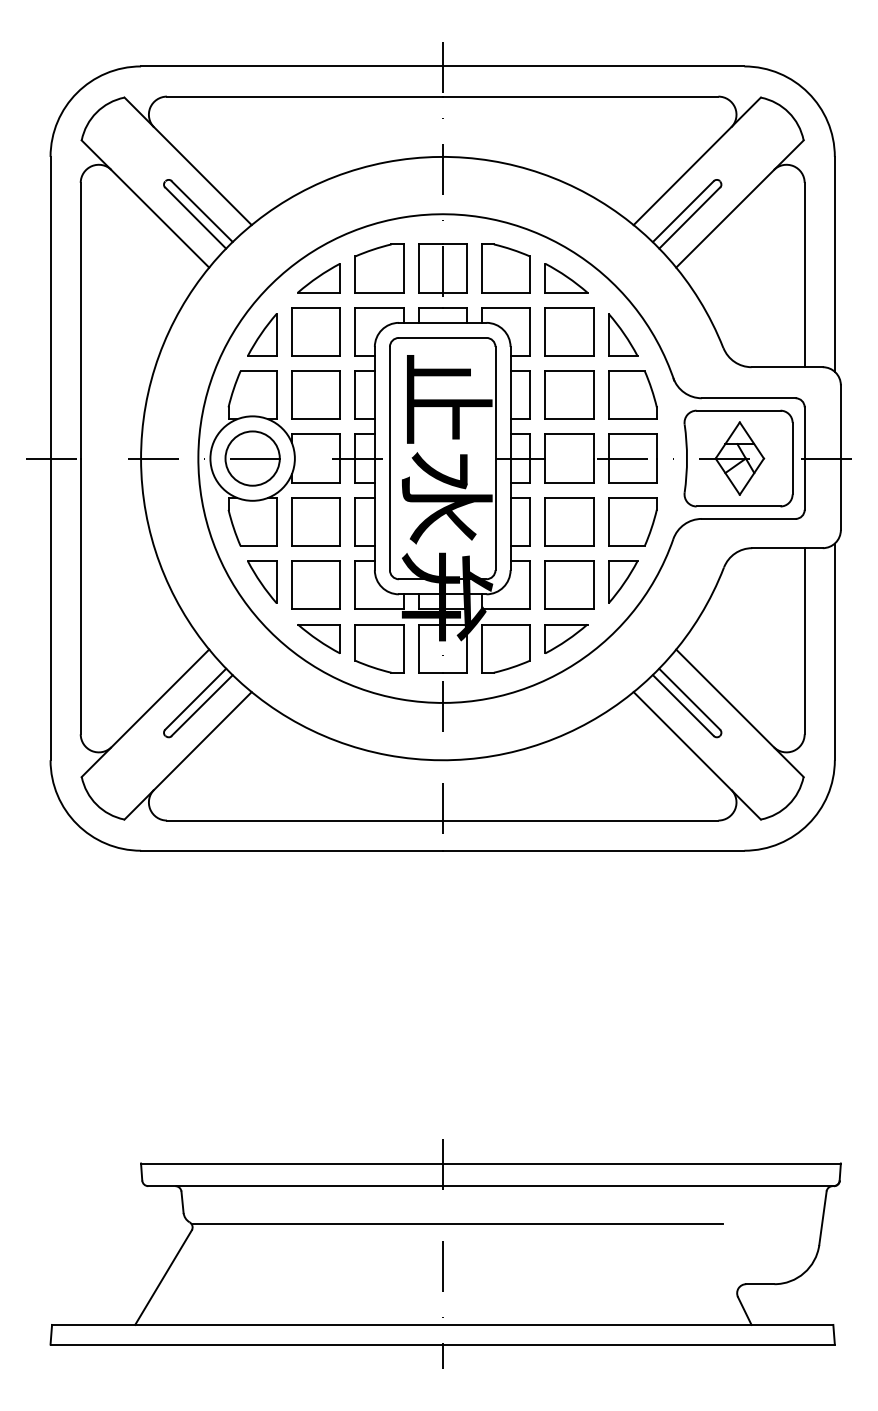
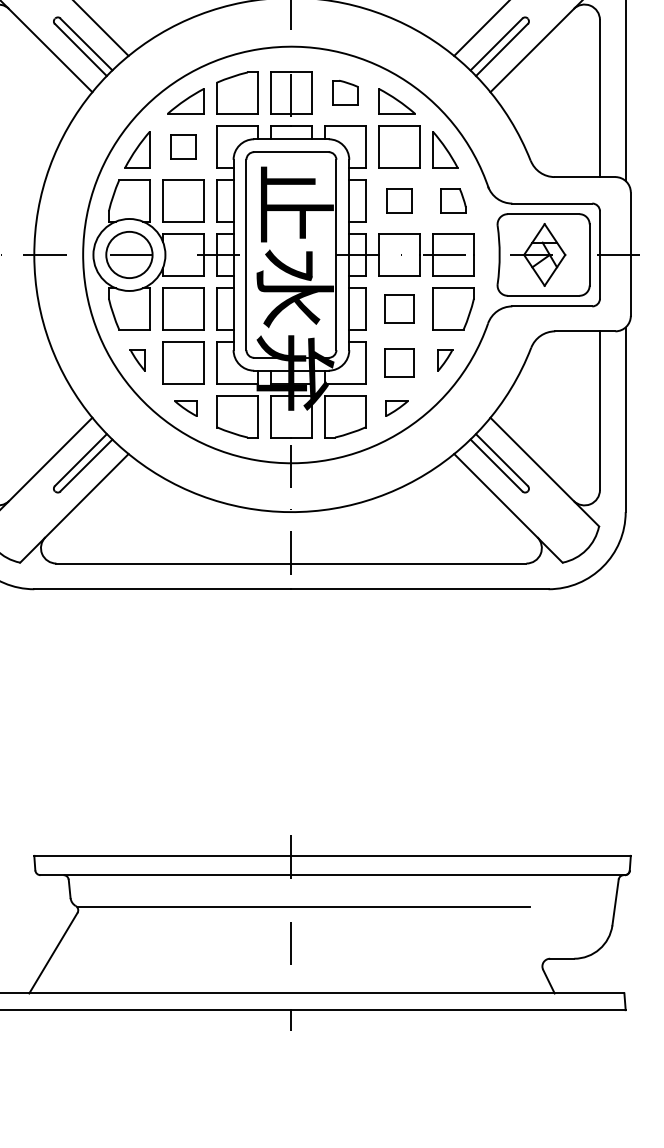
part: (505, 268) -> (344, 92), size x0.6
part: (315, 331) -> (183, 146), size x0.6
part: (569, 394) -> (399, 200), size x0.6
part: (632, 394) -> (453, 200), size x0.6
part: (569, 521) -> (399, 308), size x0.7
part: (262, 581) -> (137, 359), size x0.6
part: (623, 581) -> (445, 359), size x0.6
part: (569, 584) -> (399, 362), size x0.7
part: (318, 638) -> (185, 408), size x0.6
part: (566, 638) -> (396, 408), size x0.6

